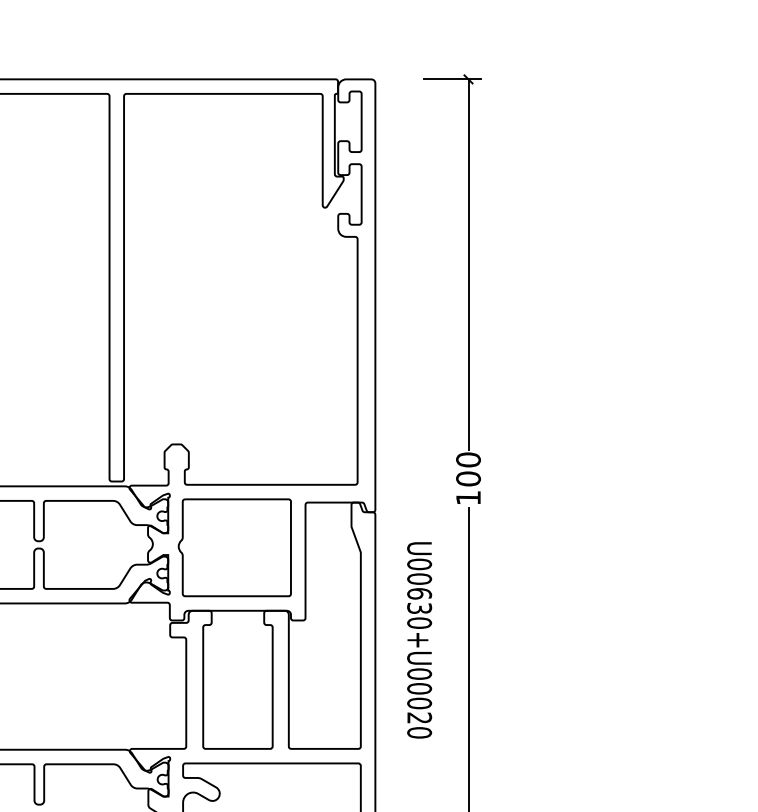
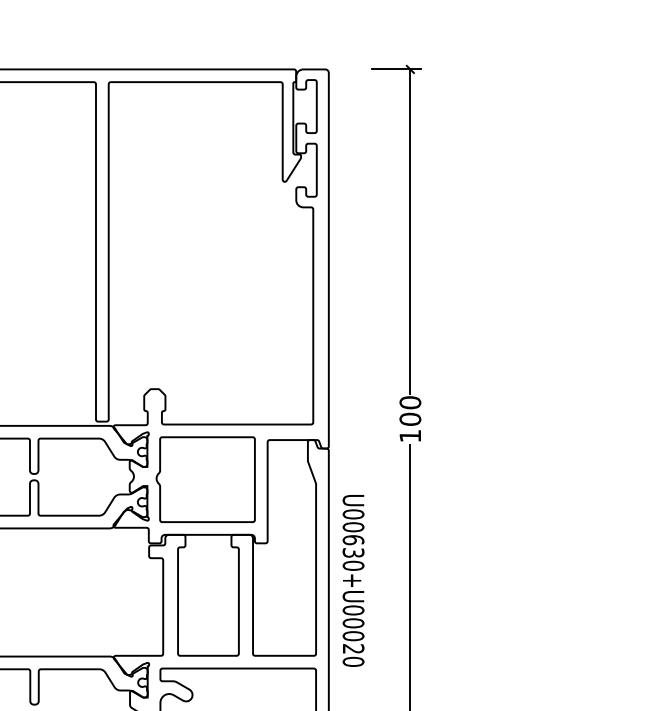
text: (419, 640) -> (353, 581), moved

